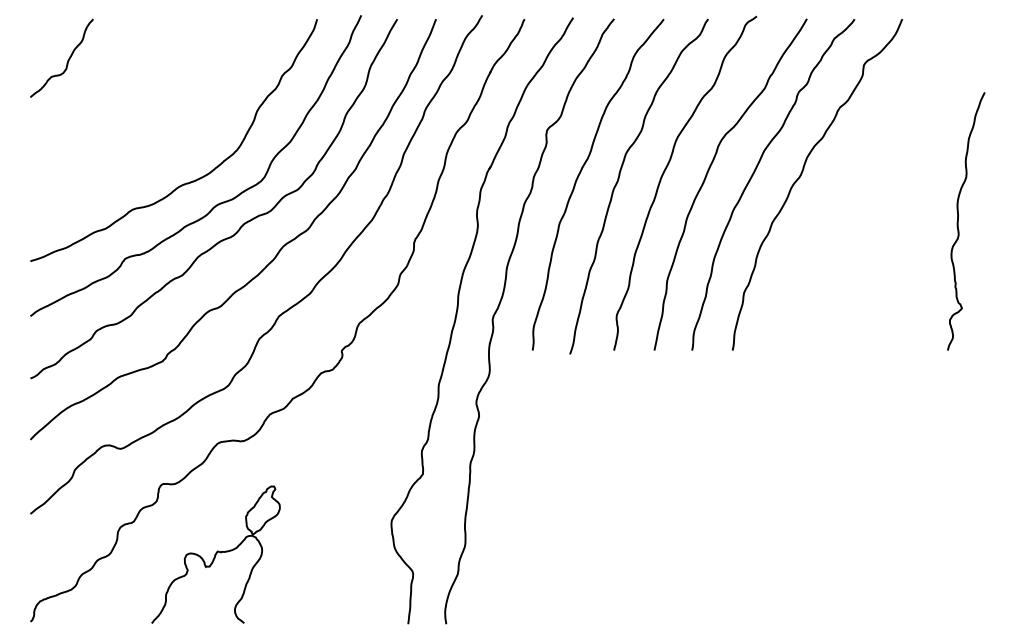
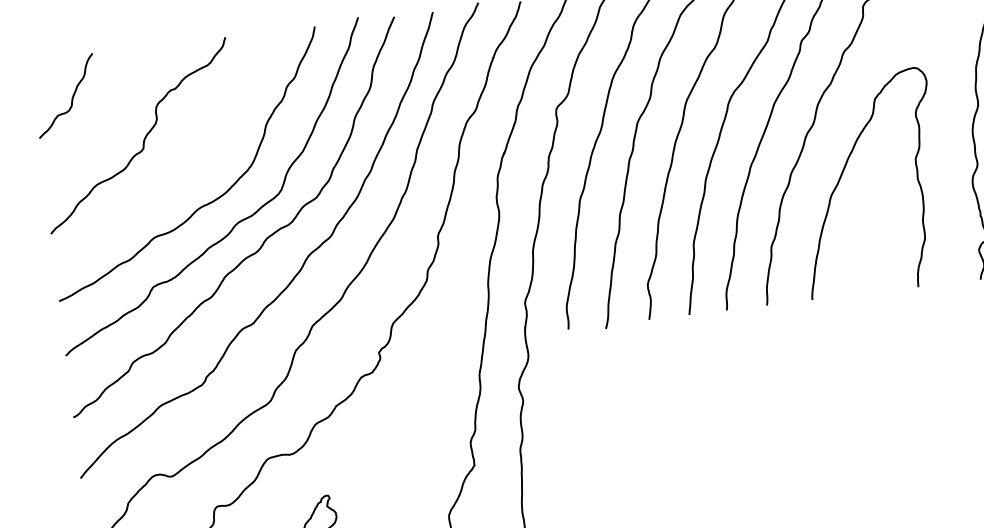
curve: (133, 110) -> (143, 139), added
curve: (824, 228) -> (843, 173), added

